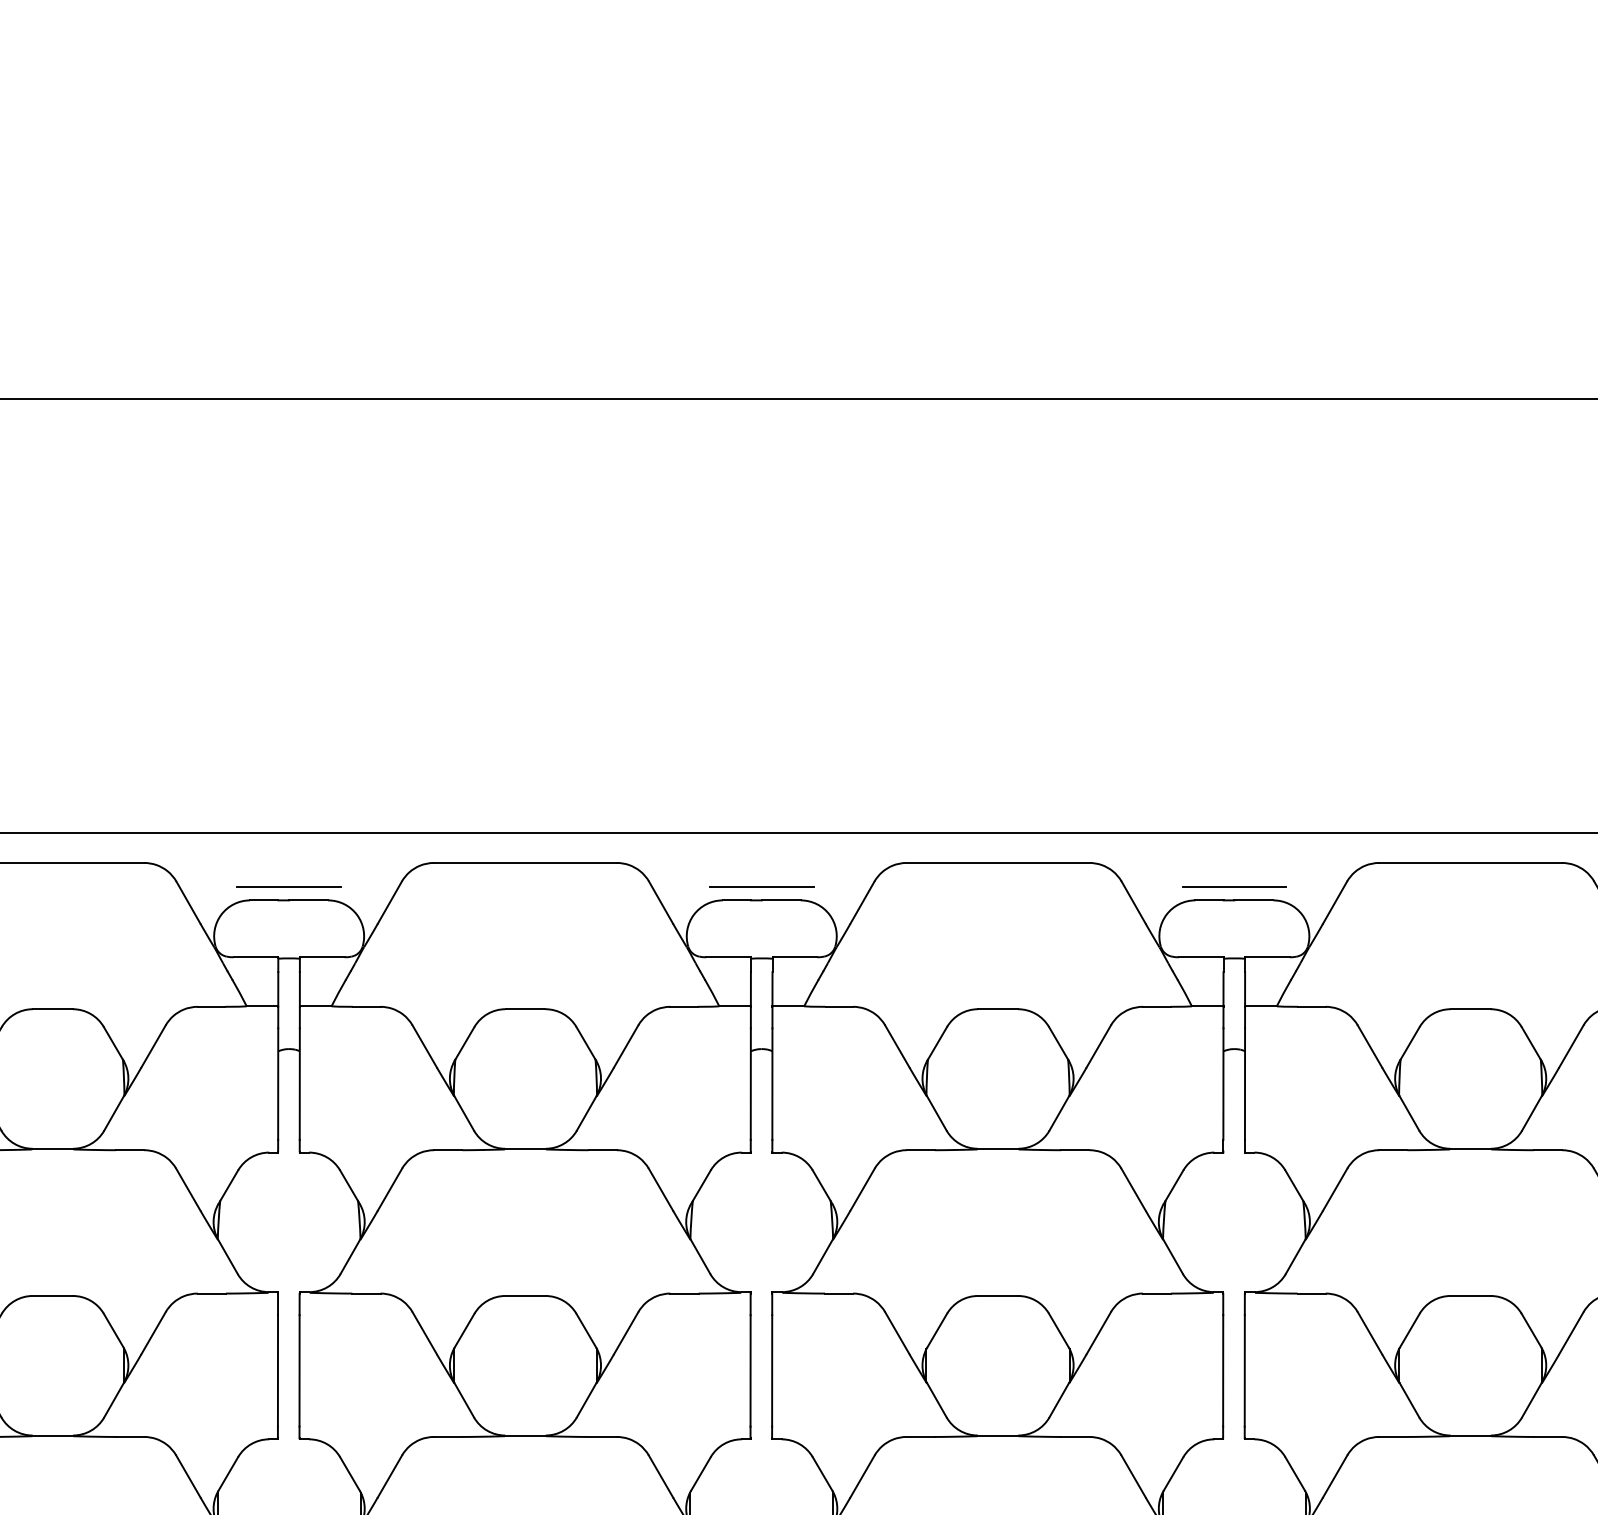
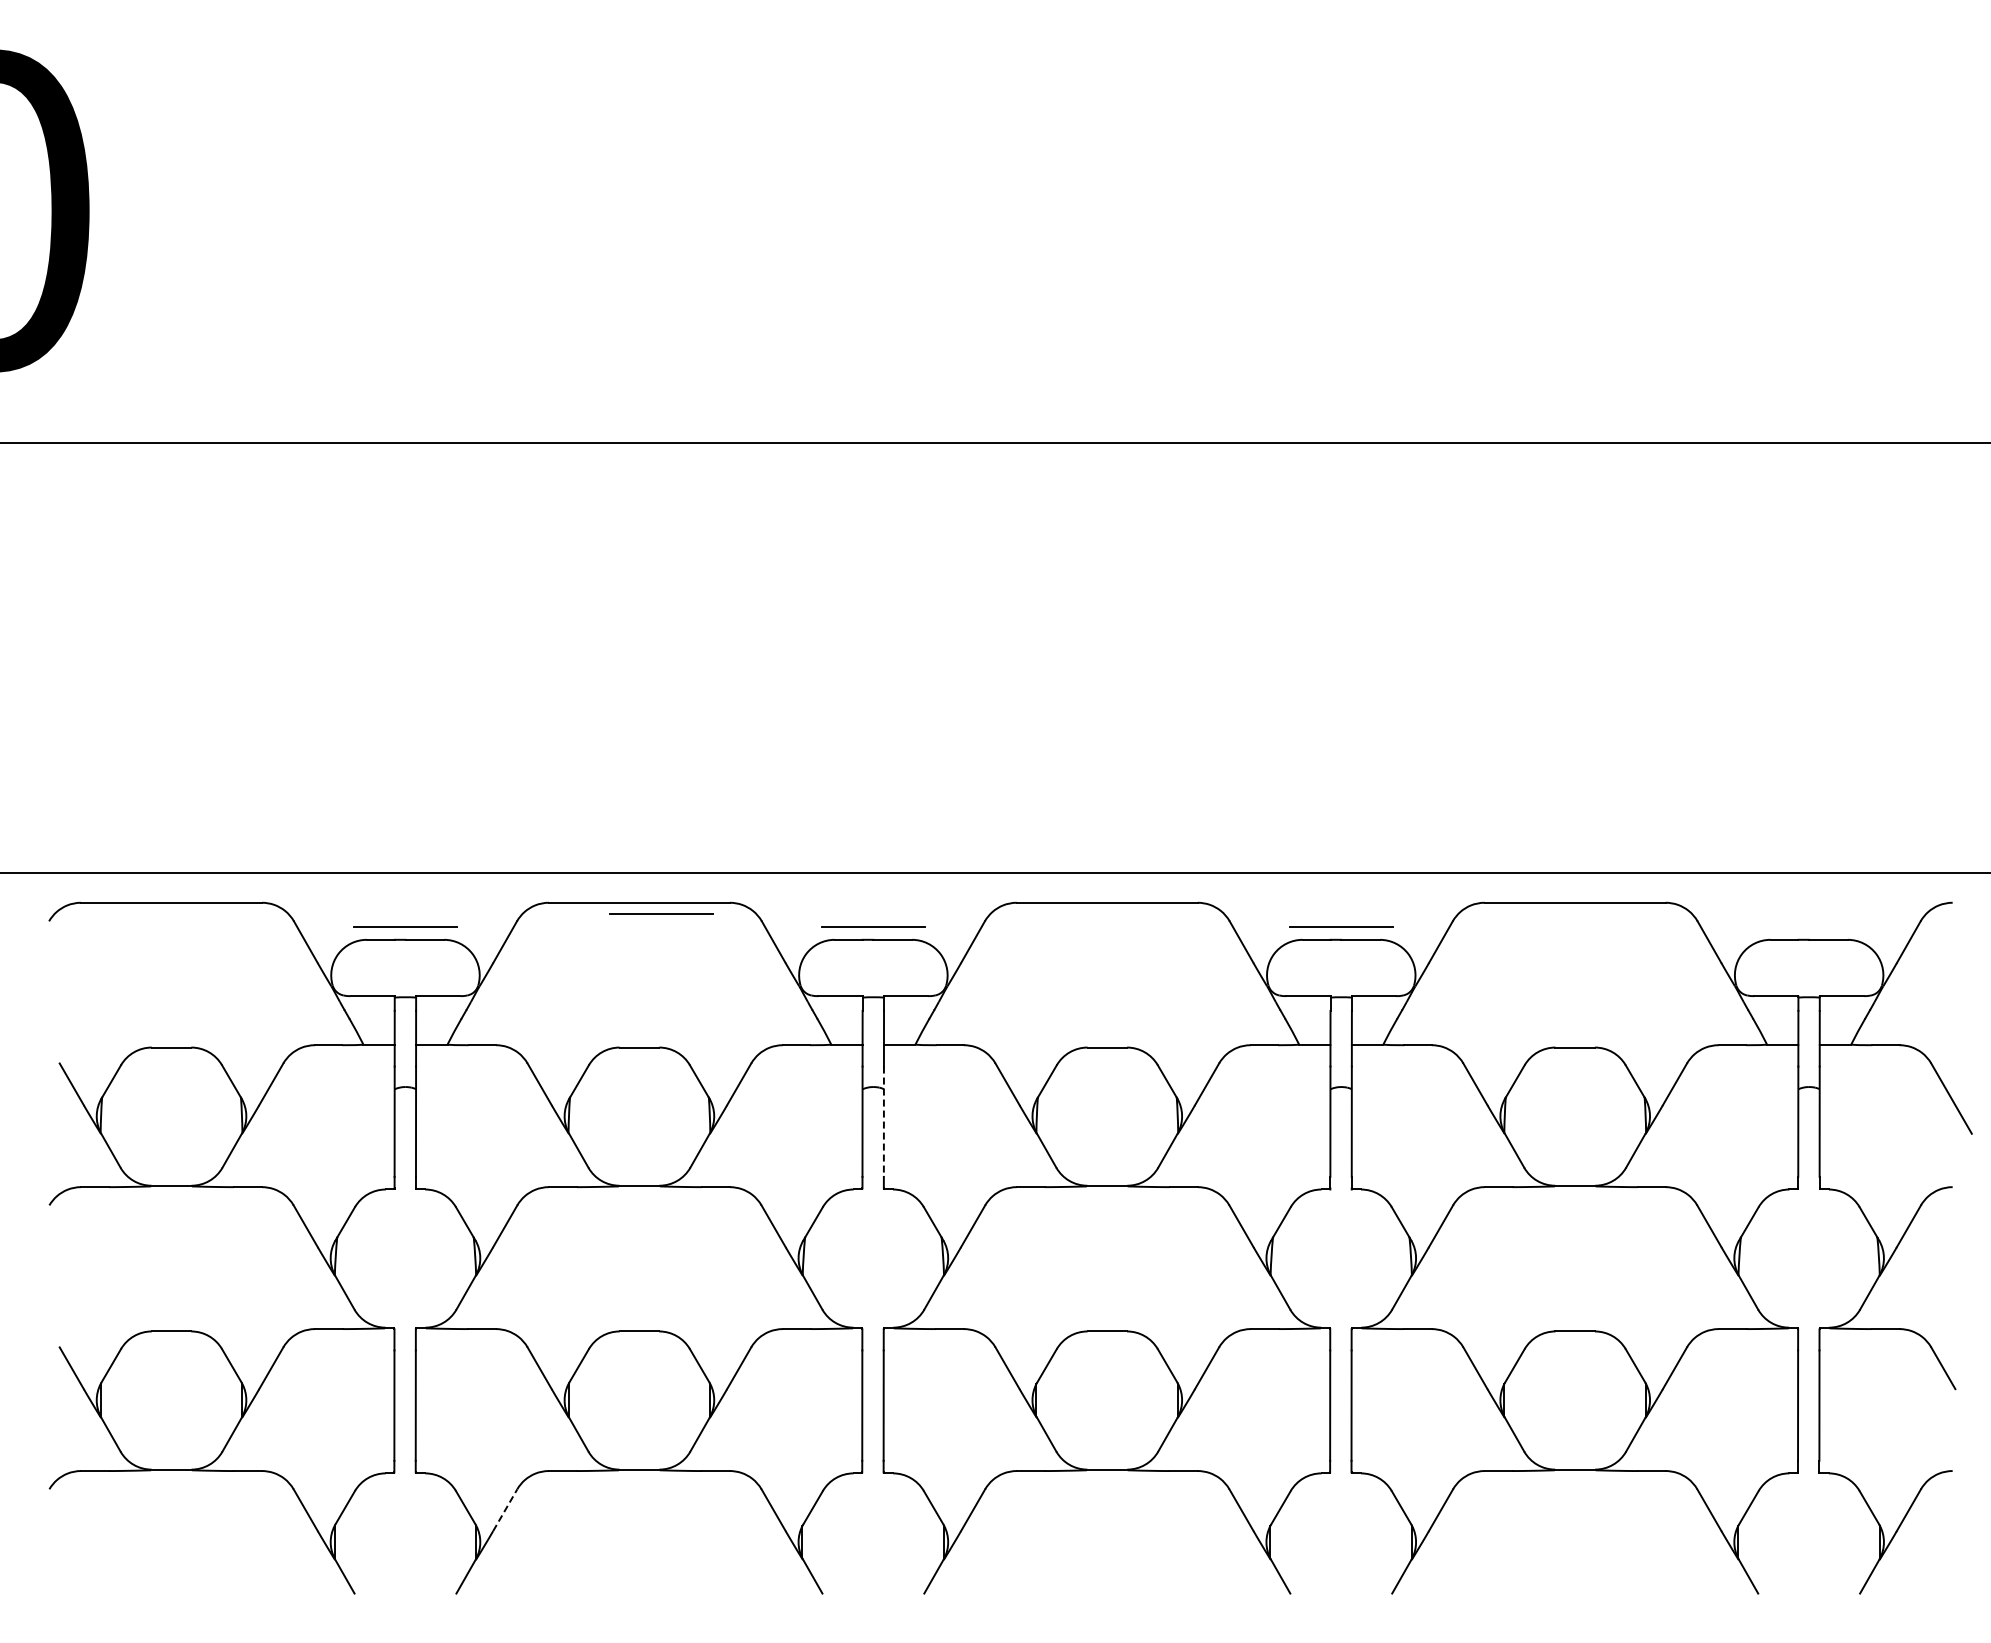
line: (547, 873) -> (661, 913), added
line: (771, 1084) -> (883, 1122), solid -> dashed
line: (390, 1475) -> (505, 1509), solid -> dashed

